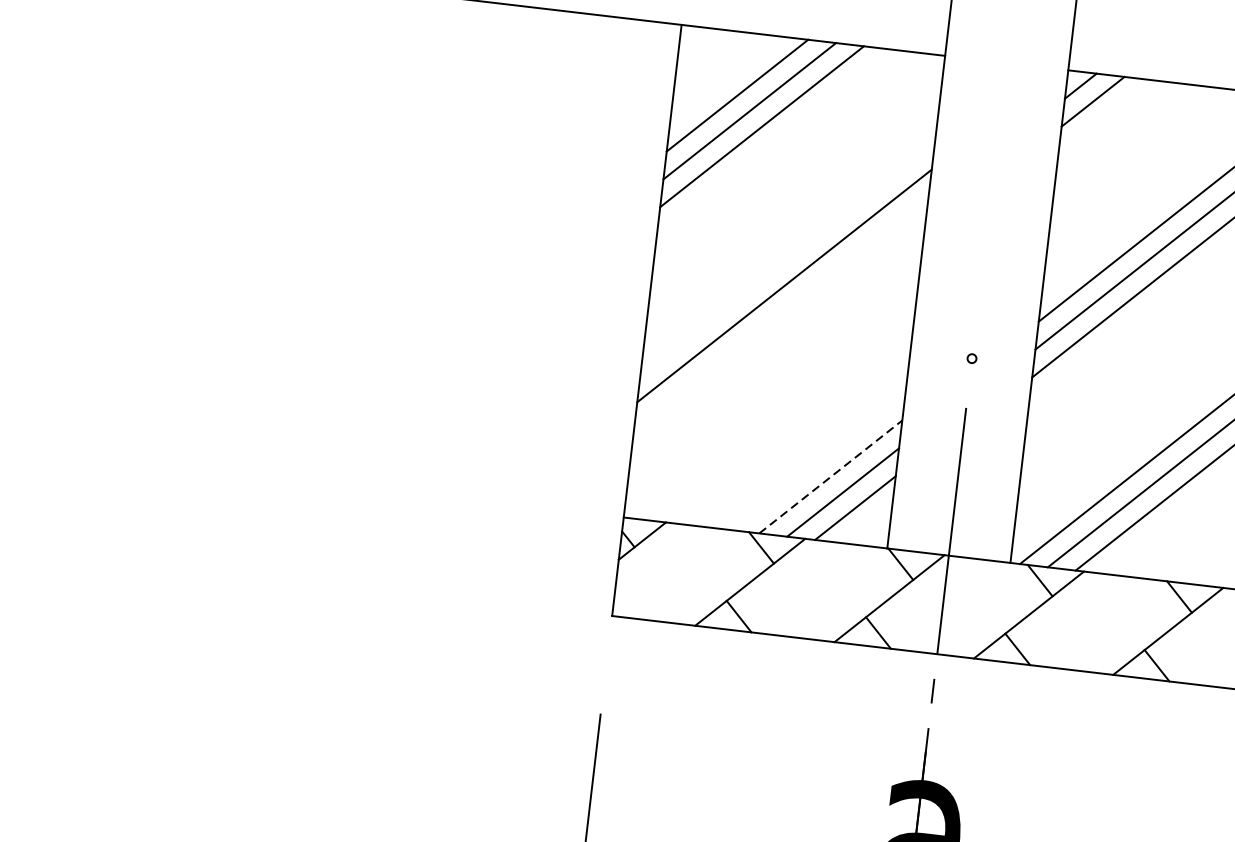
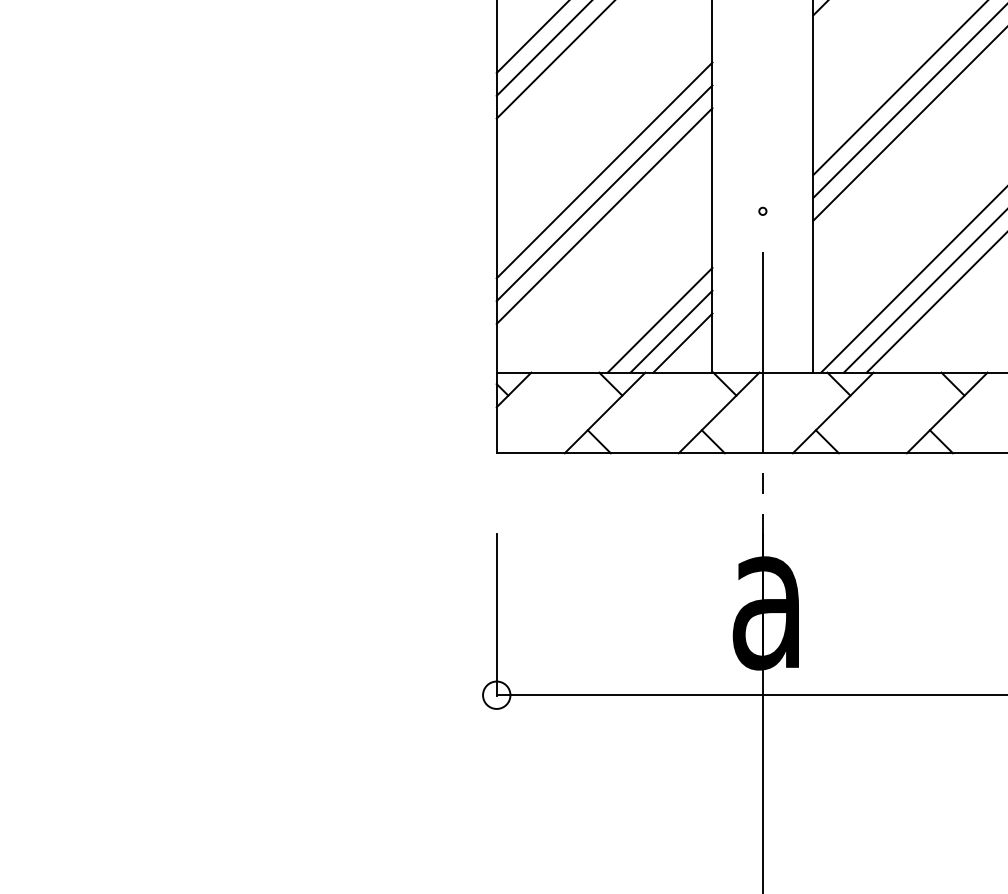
line: (781, 314) -> (604, 193), added
line: (777, 340) -> (604, 215), added
line: (831, 476) -> (660, 319), dashed -> solid

